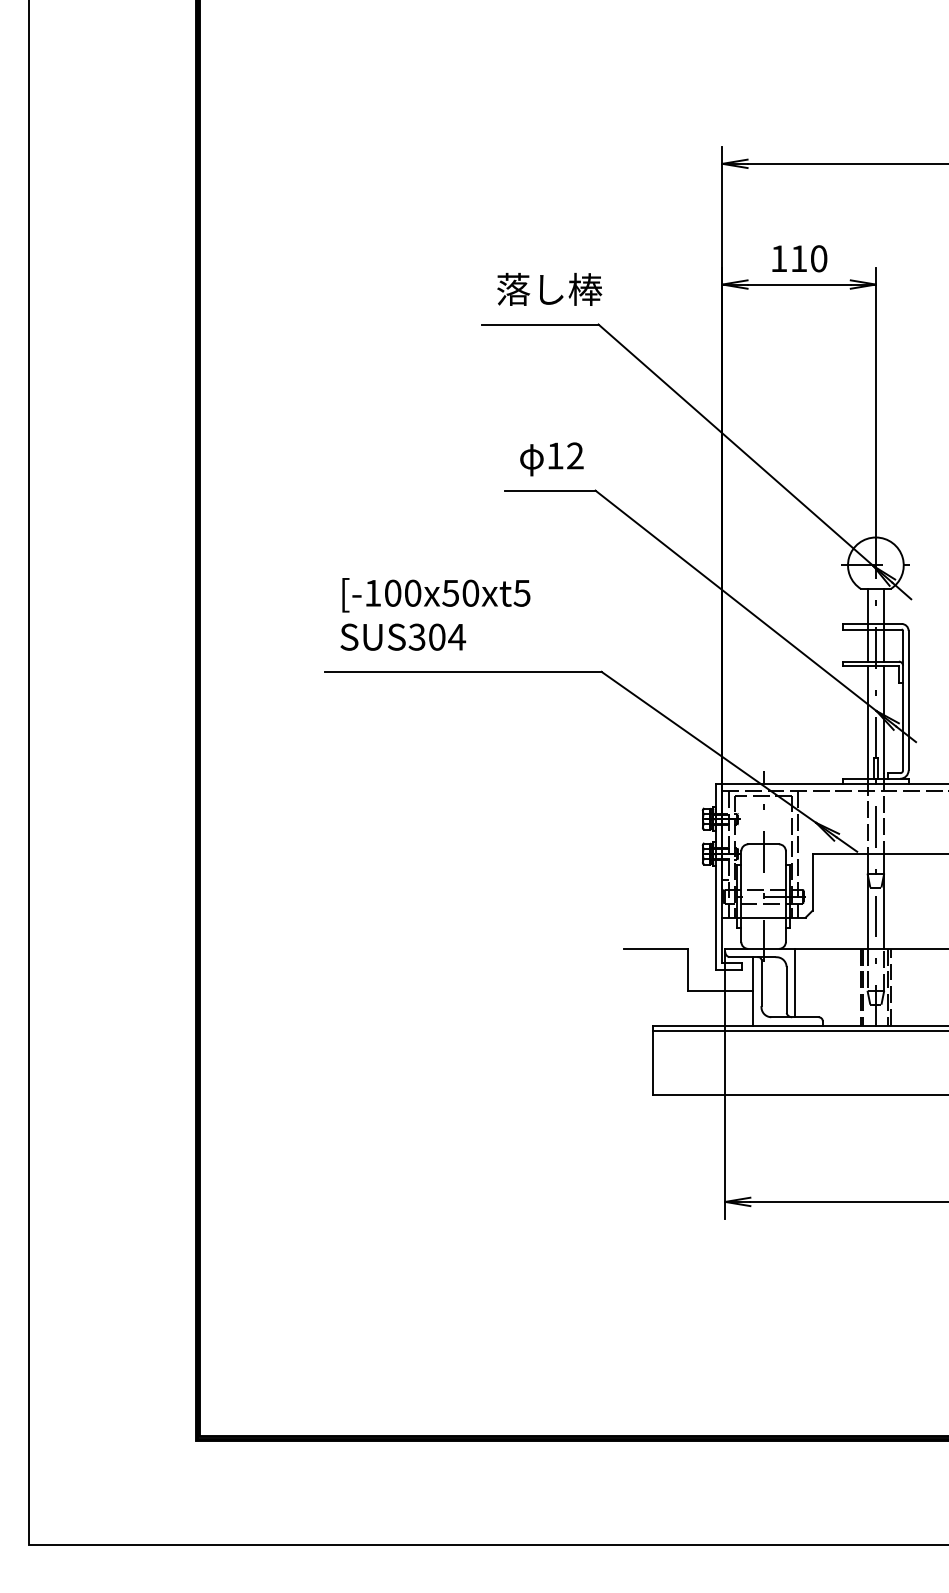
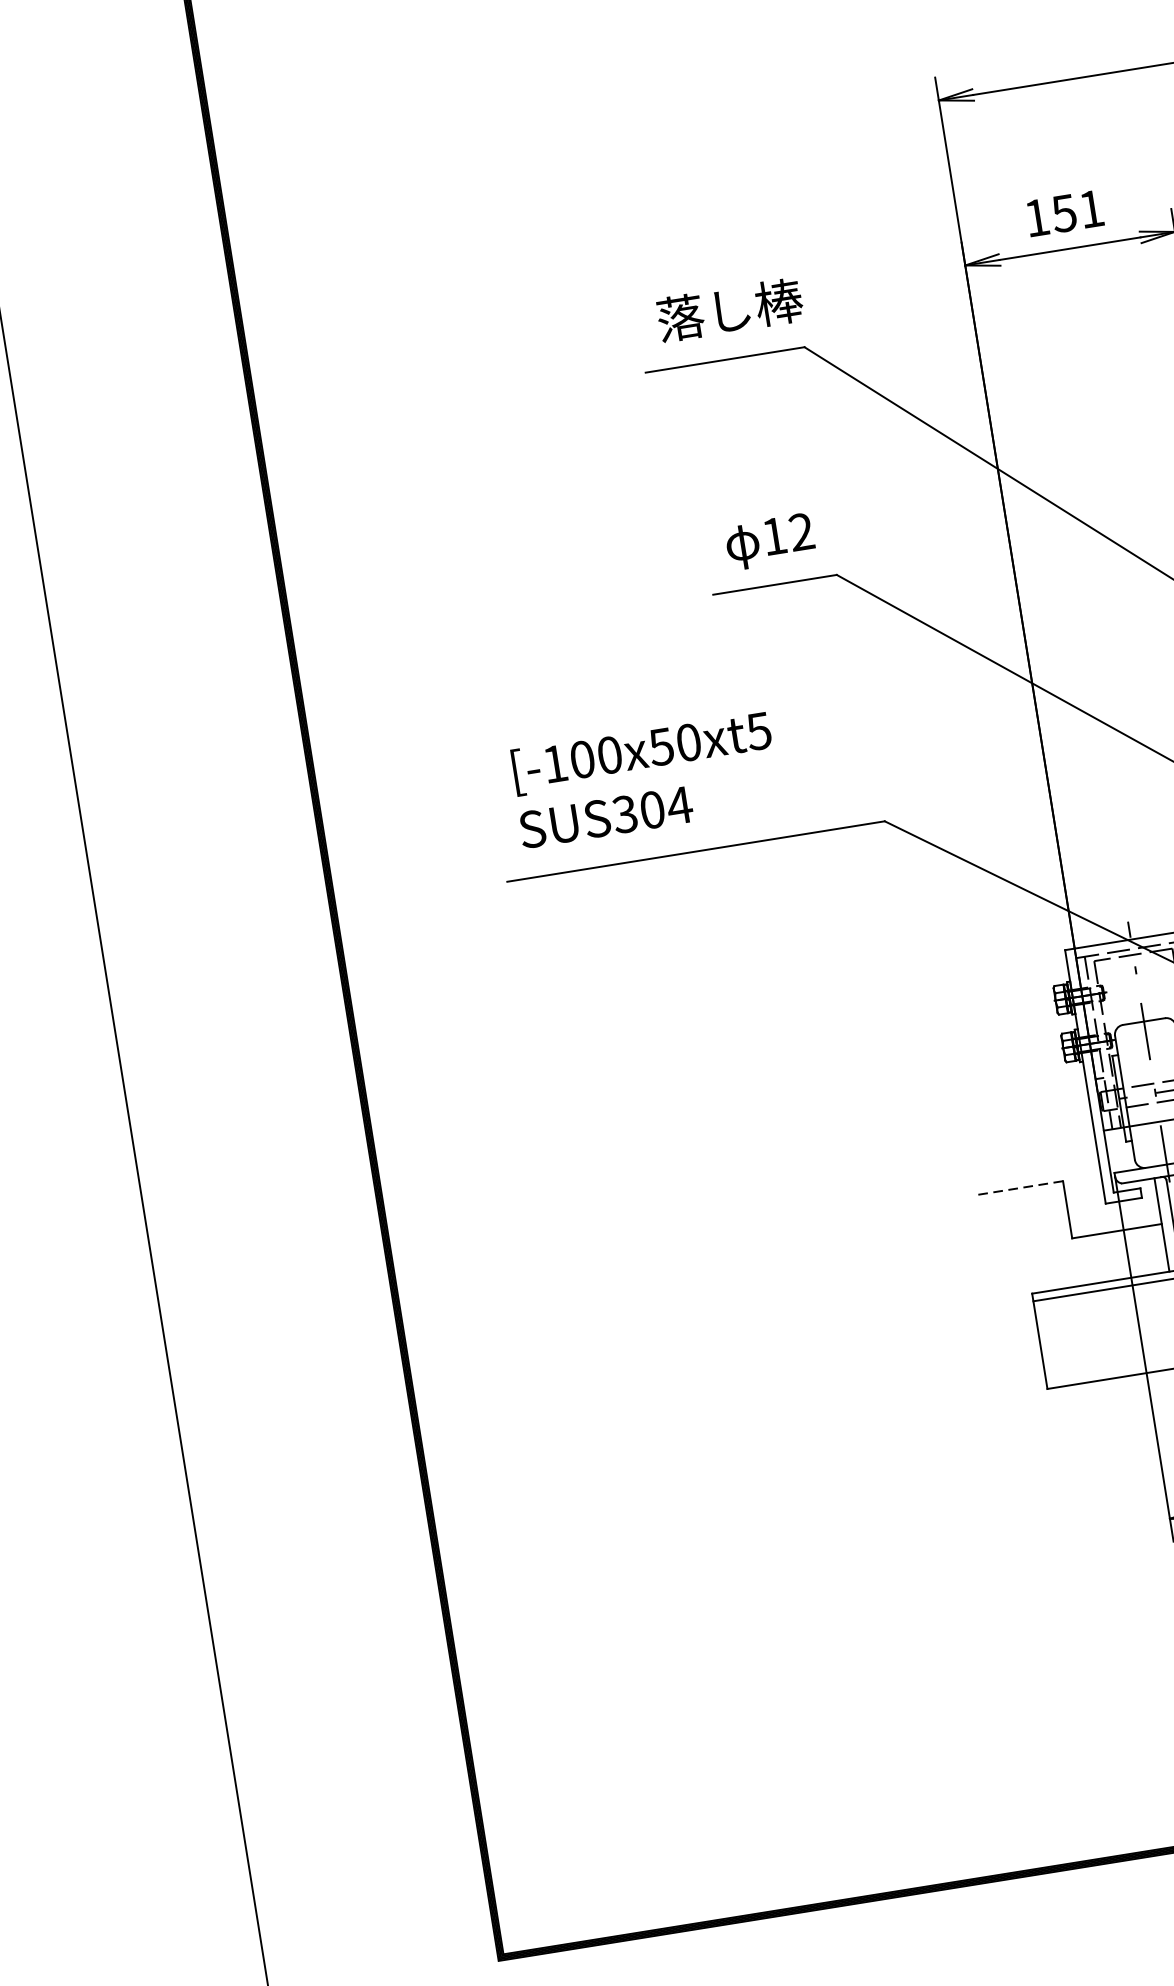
text: (808, 258) -> (1077, 211), 110 -> 151
line: (655, 948) -> (1019, 1187), solid -> dashed

